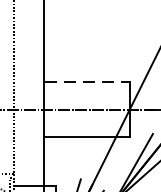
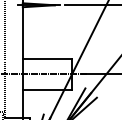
line: (87, 82) -> (47, 58), dashed -> solid

